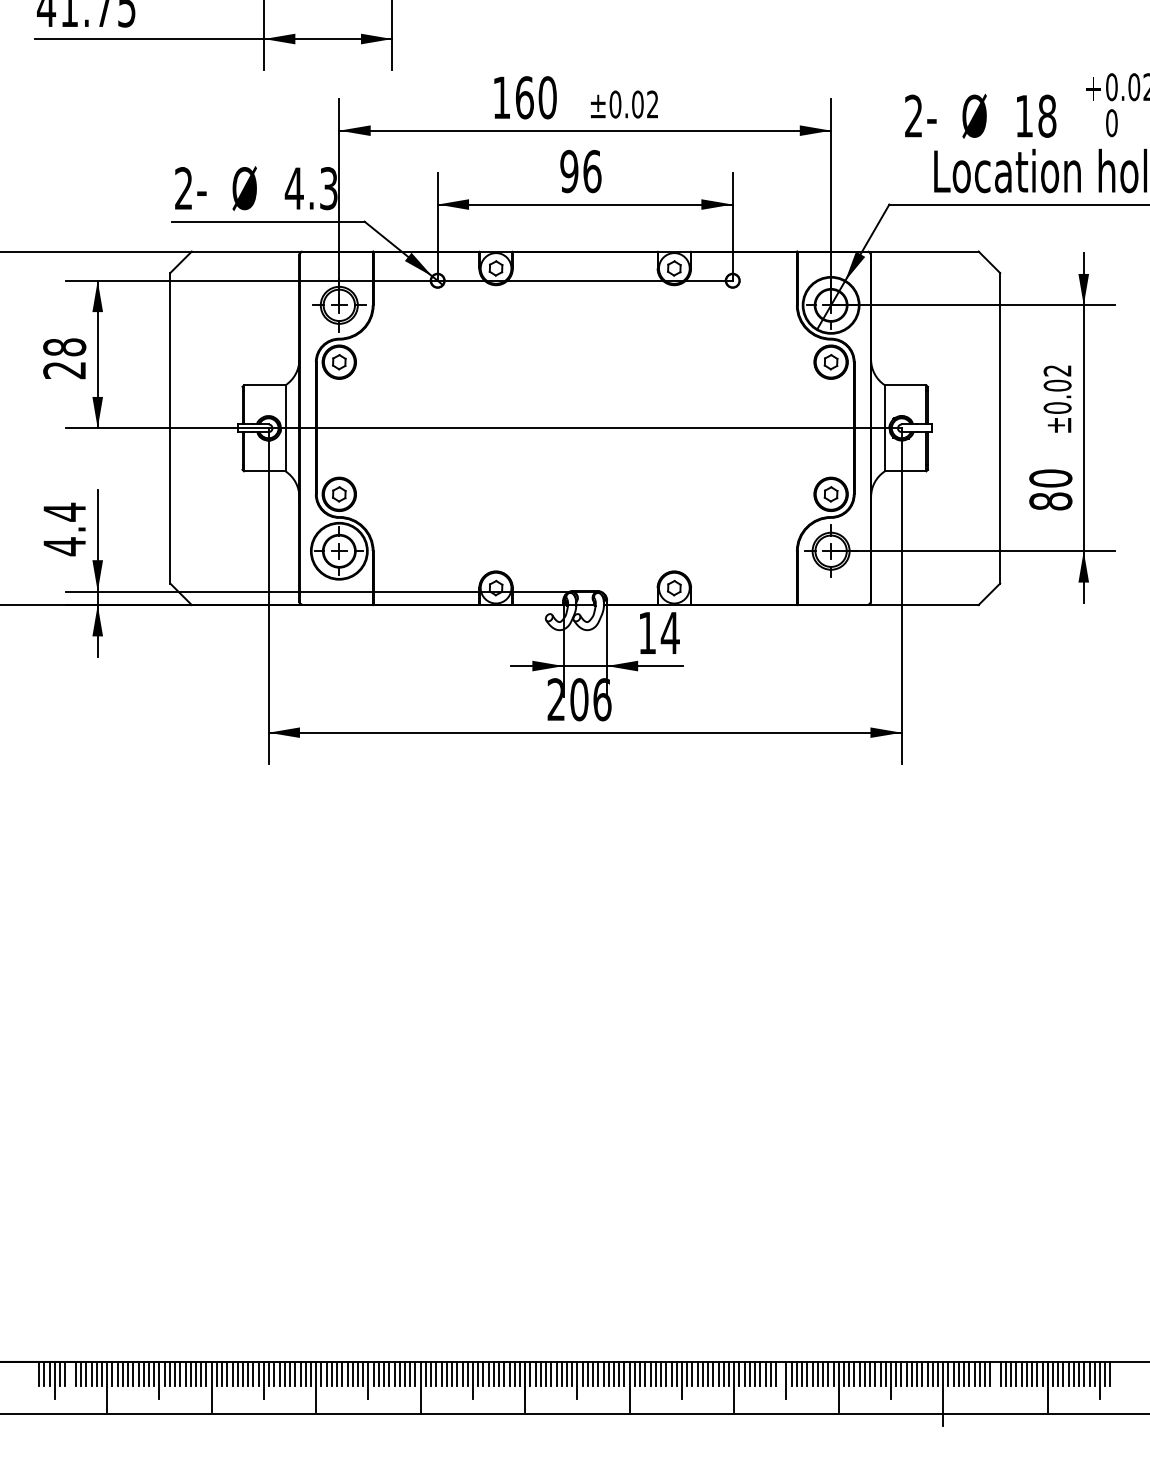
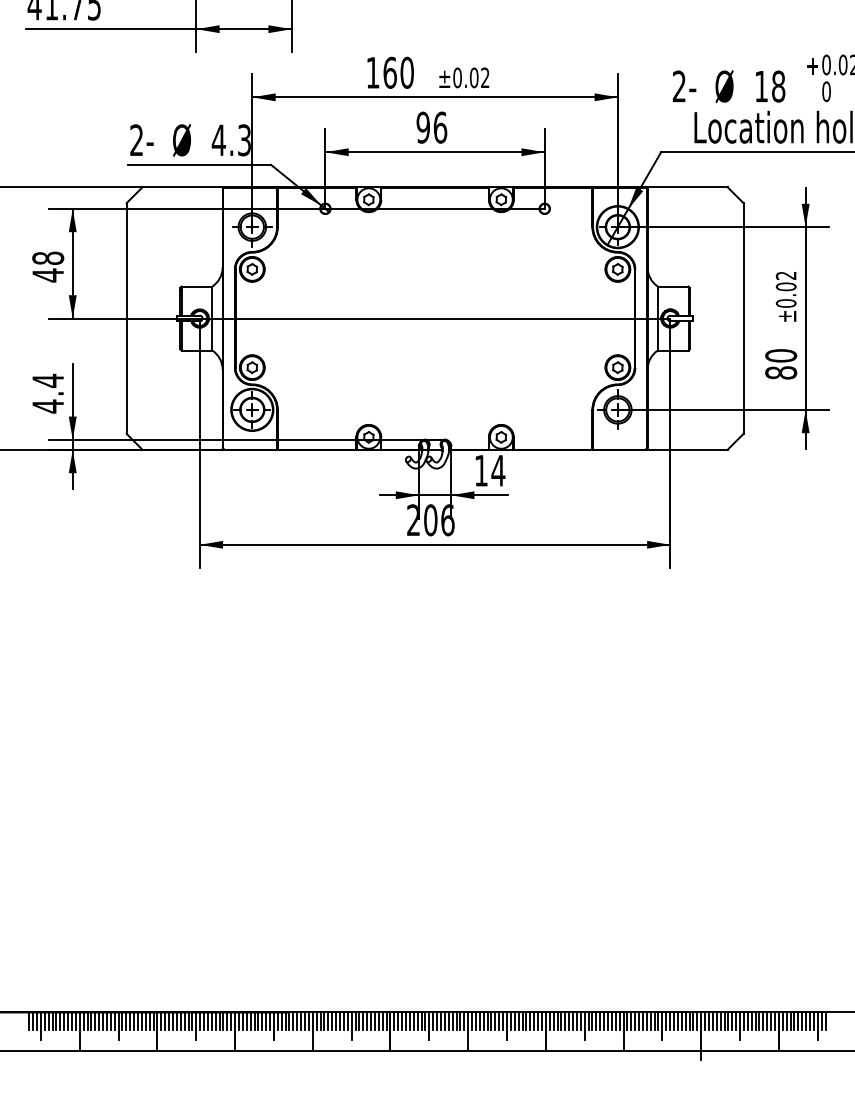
text: (64, 369) -> (48, 274), 28 -> 48
line: (70, 1373) -> (52, 1021), added
line: (781, 1373) -> (580, 1021), added
line: (995, 1379) -> (740, 1025), added

